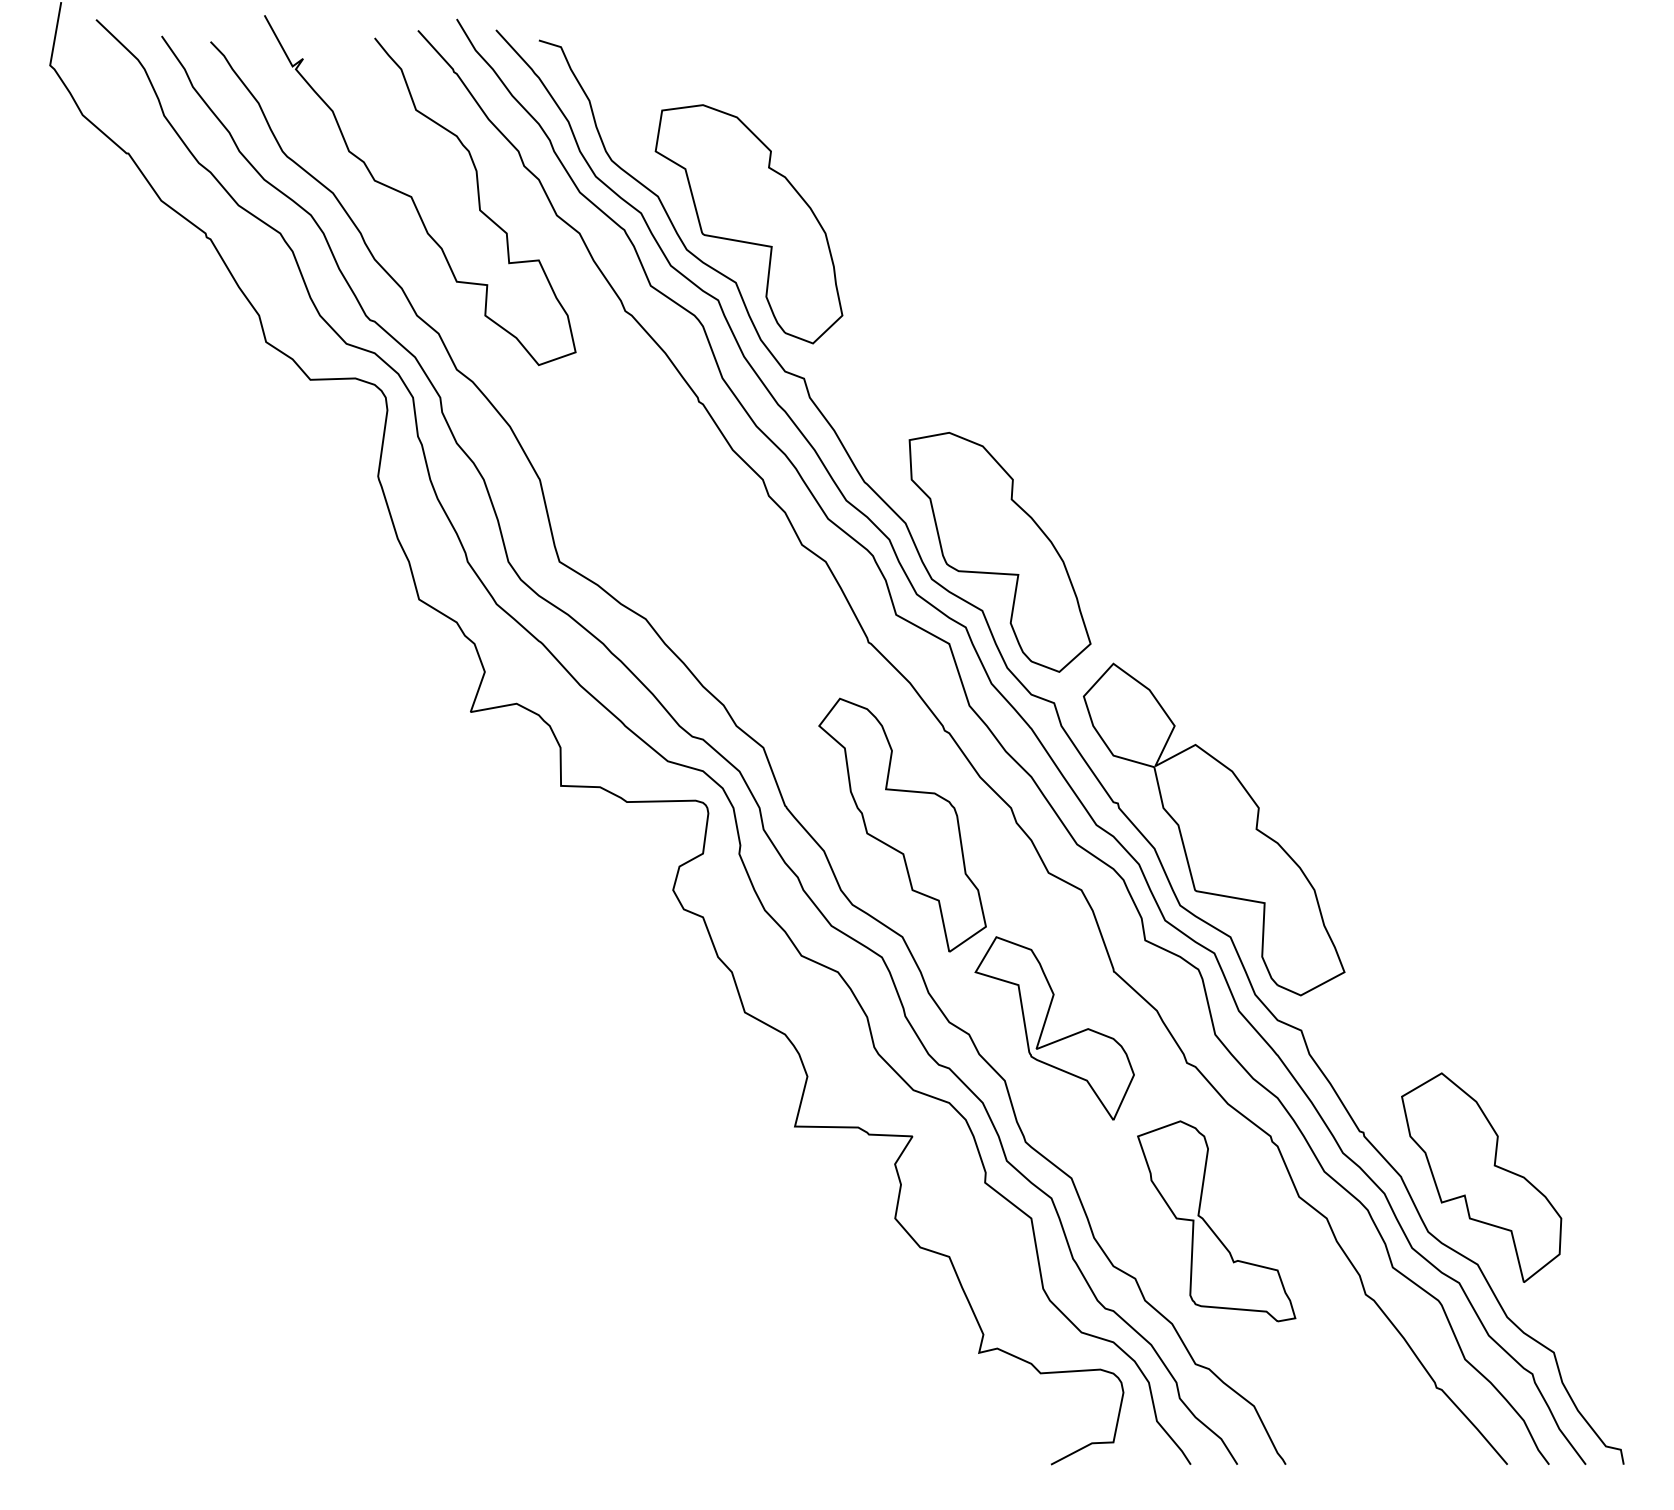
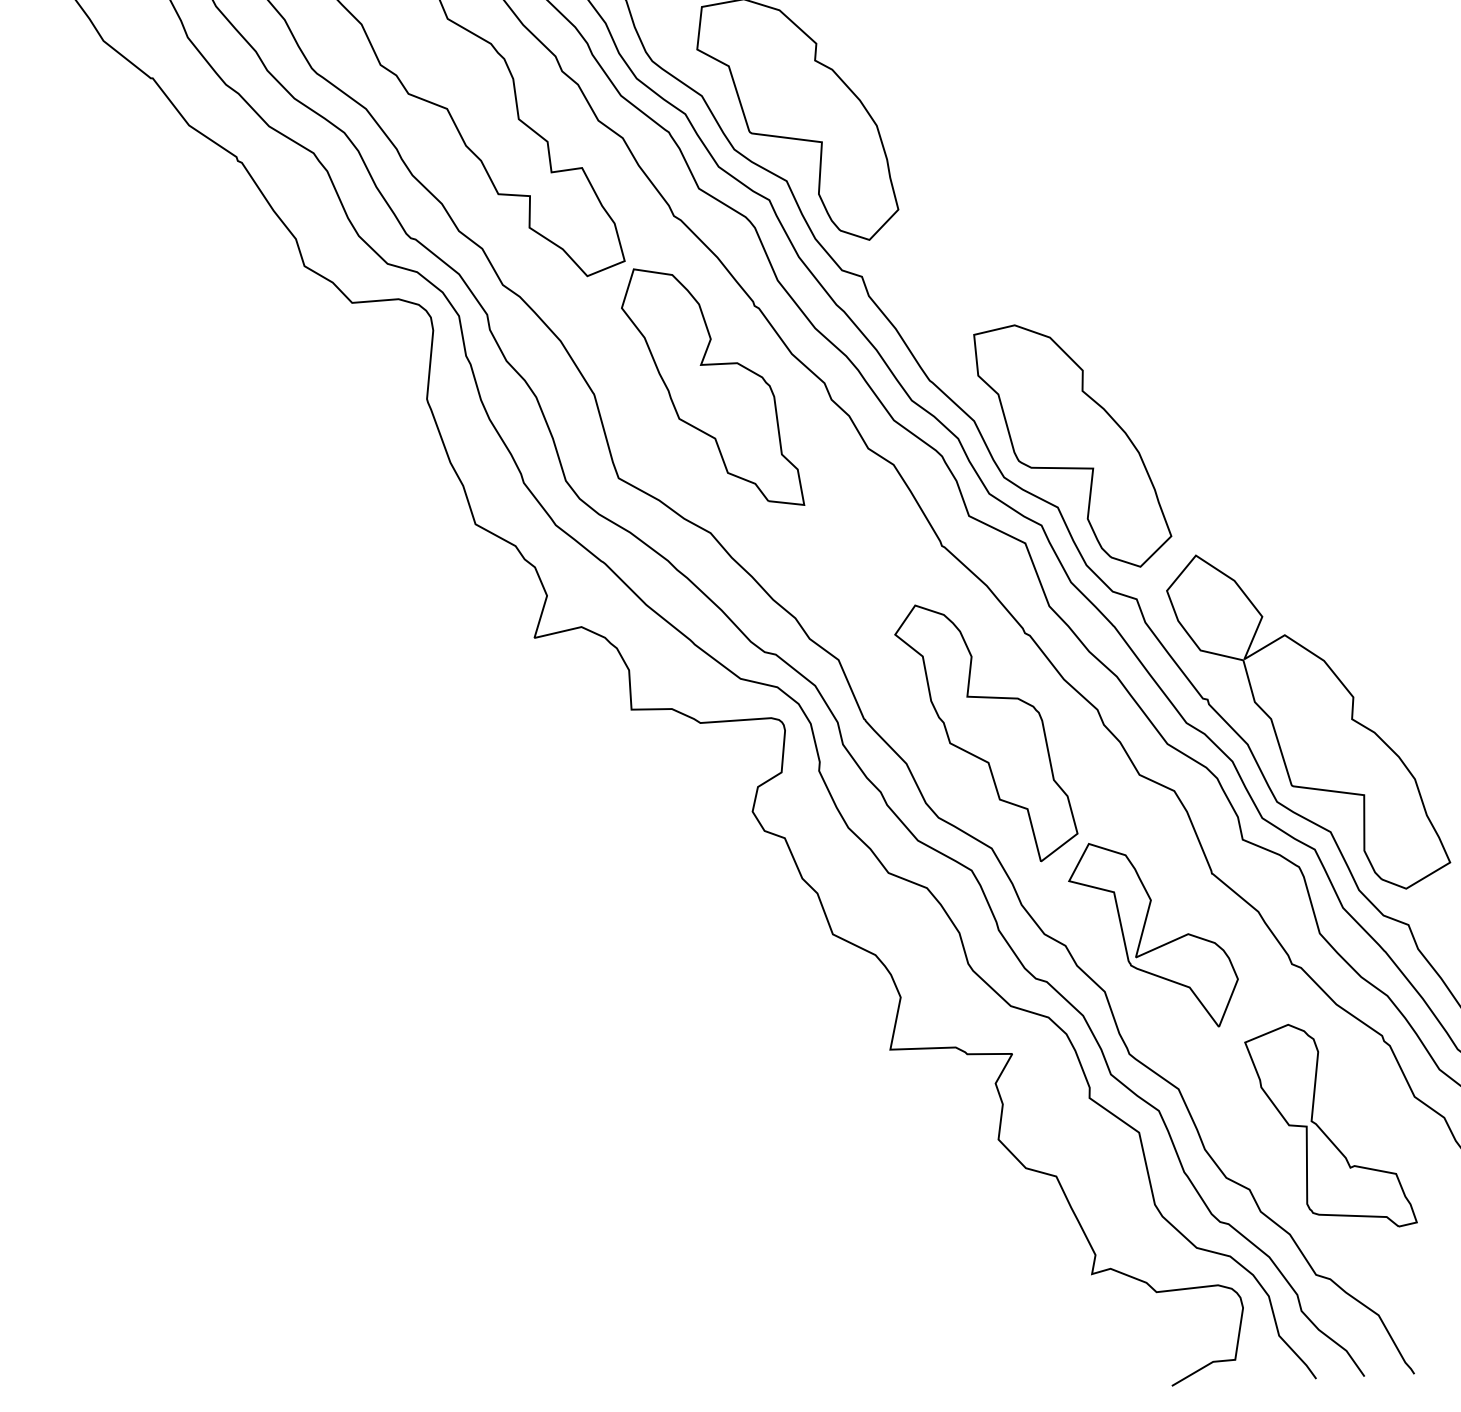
part: (653, 478) -> (711, 387), added

